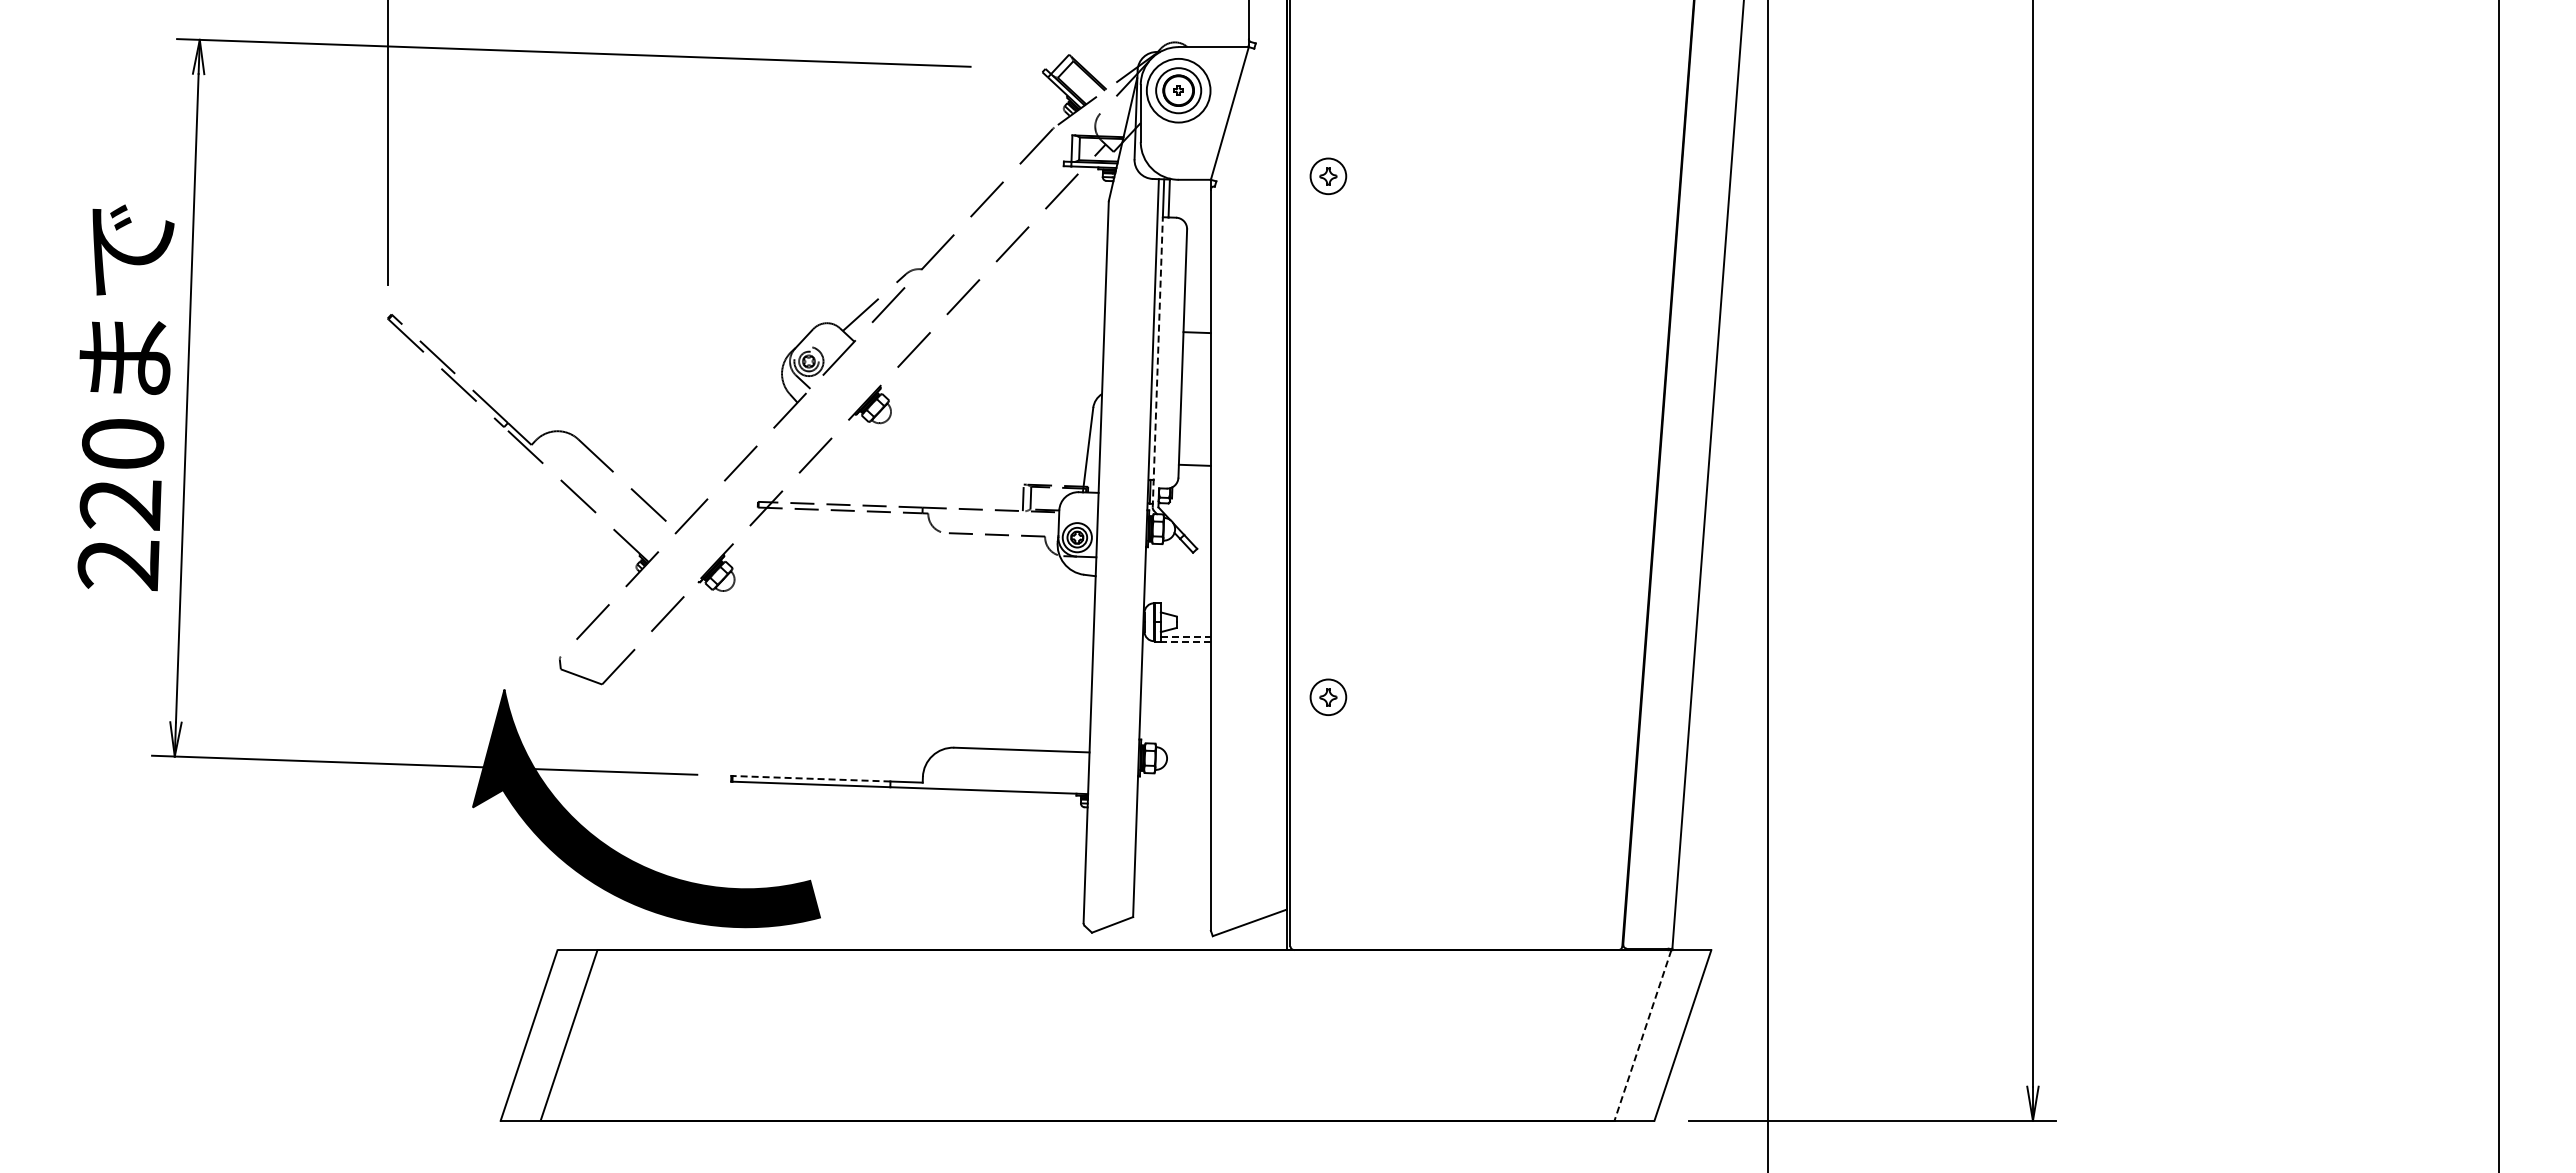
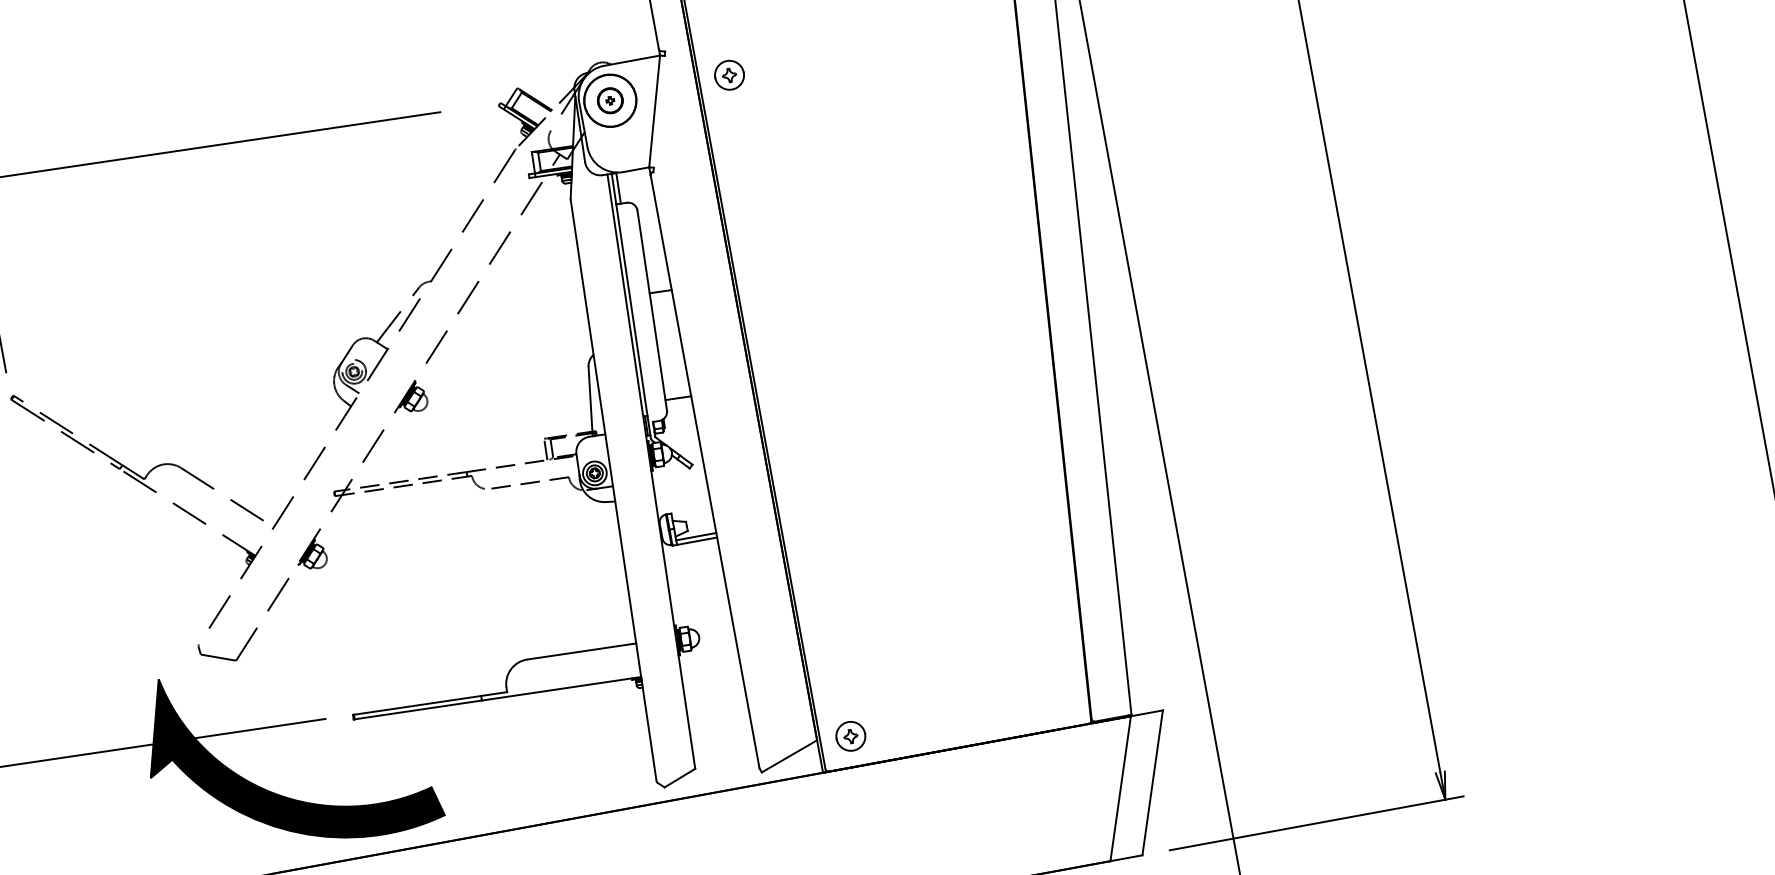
circle: (1178, 90) -> (610, 100), size x1.43
part: (1328, 176) -> (729, 75), moved
line: (1157, 361) -> (633, 320), dashed -> solid
line: (1186, 636) -> (696, 536), dashed -> solid
line: (1185, 642) -> (696, 541), dashed -> solid
part: (1328, 696) -> (850, 735), moved
line: (811, 778) -> (417, 705), dashed -> solid
line: (1642, 1035) -> (1120, 788), dashed -> solid

